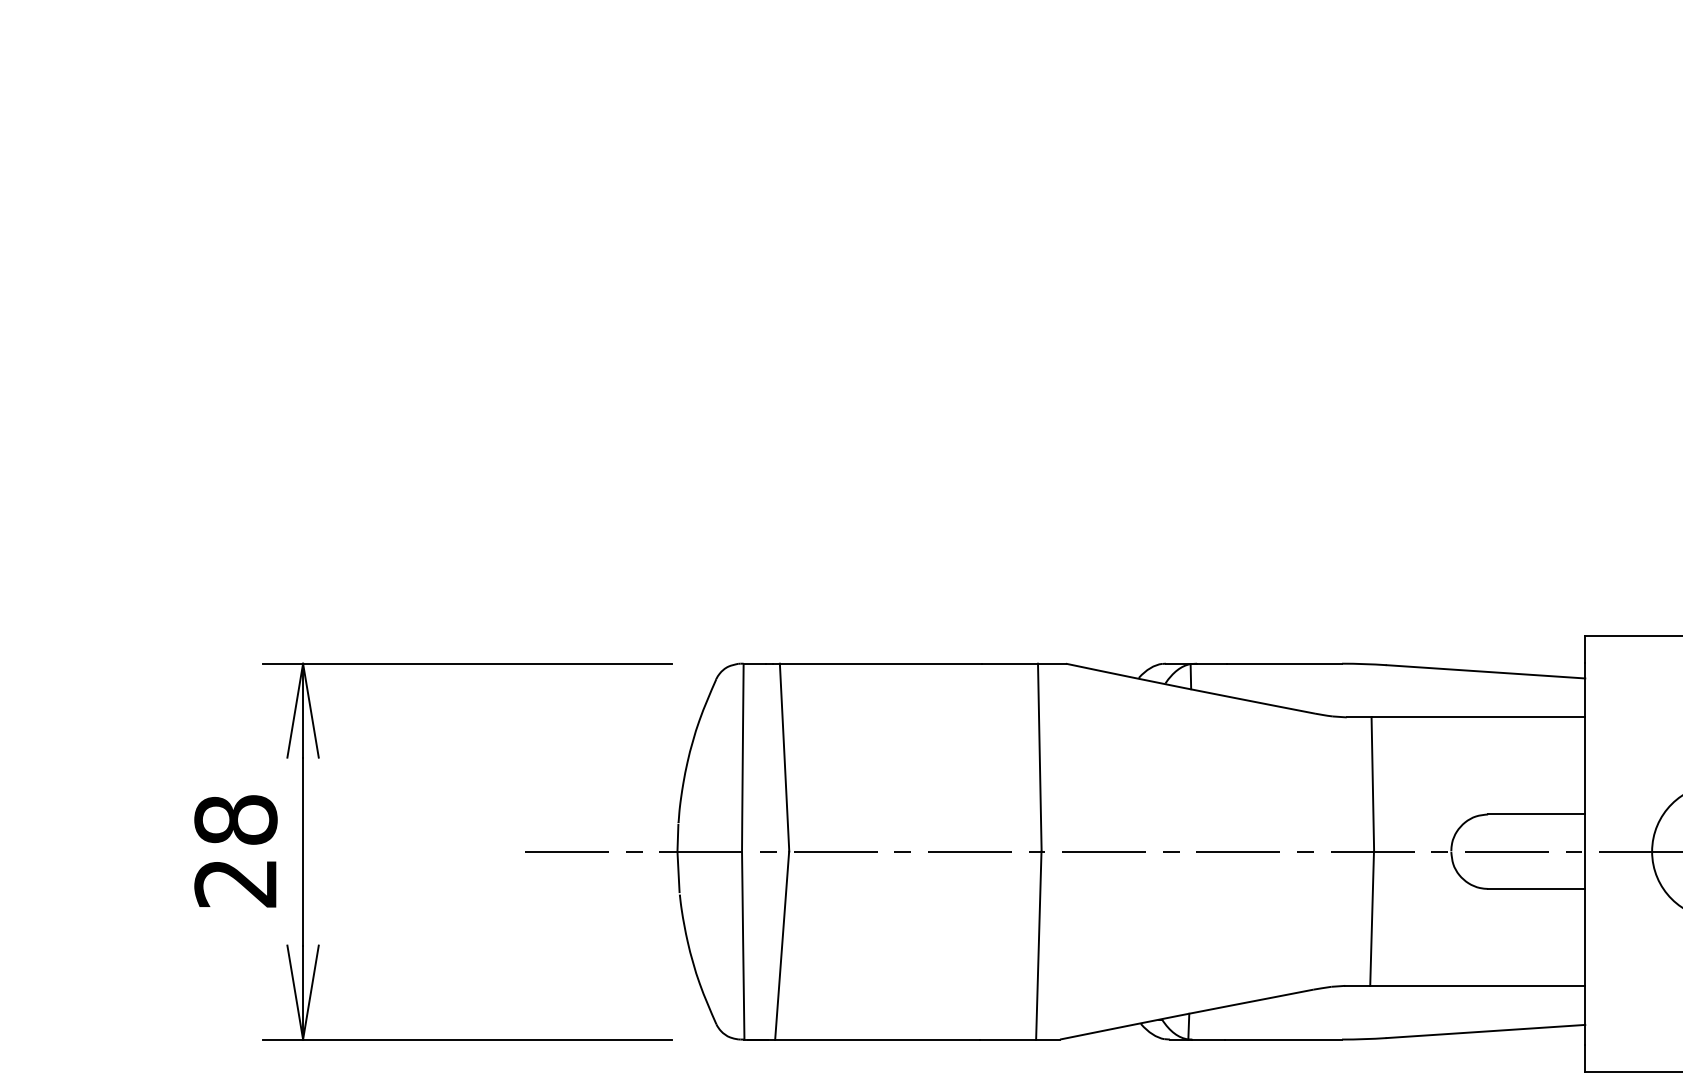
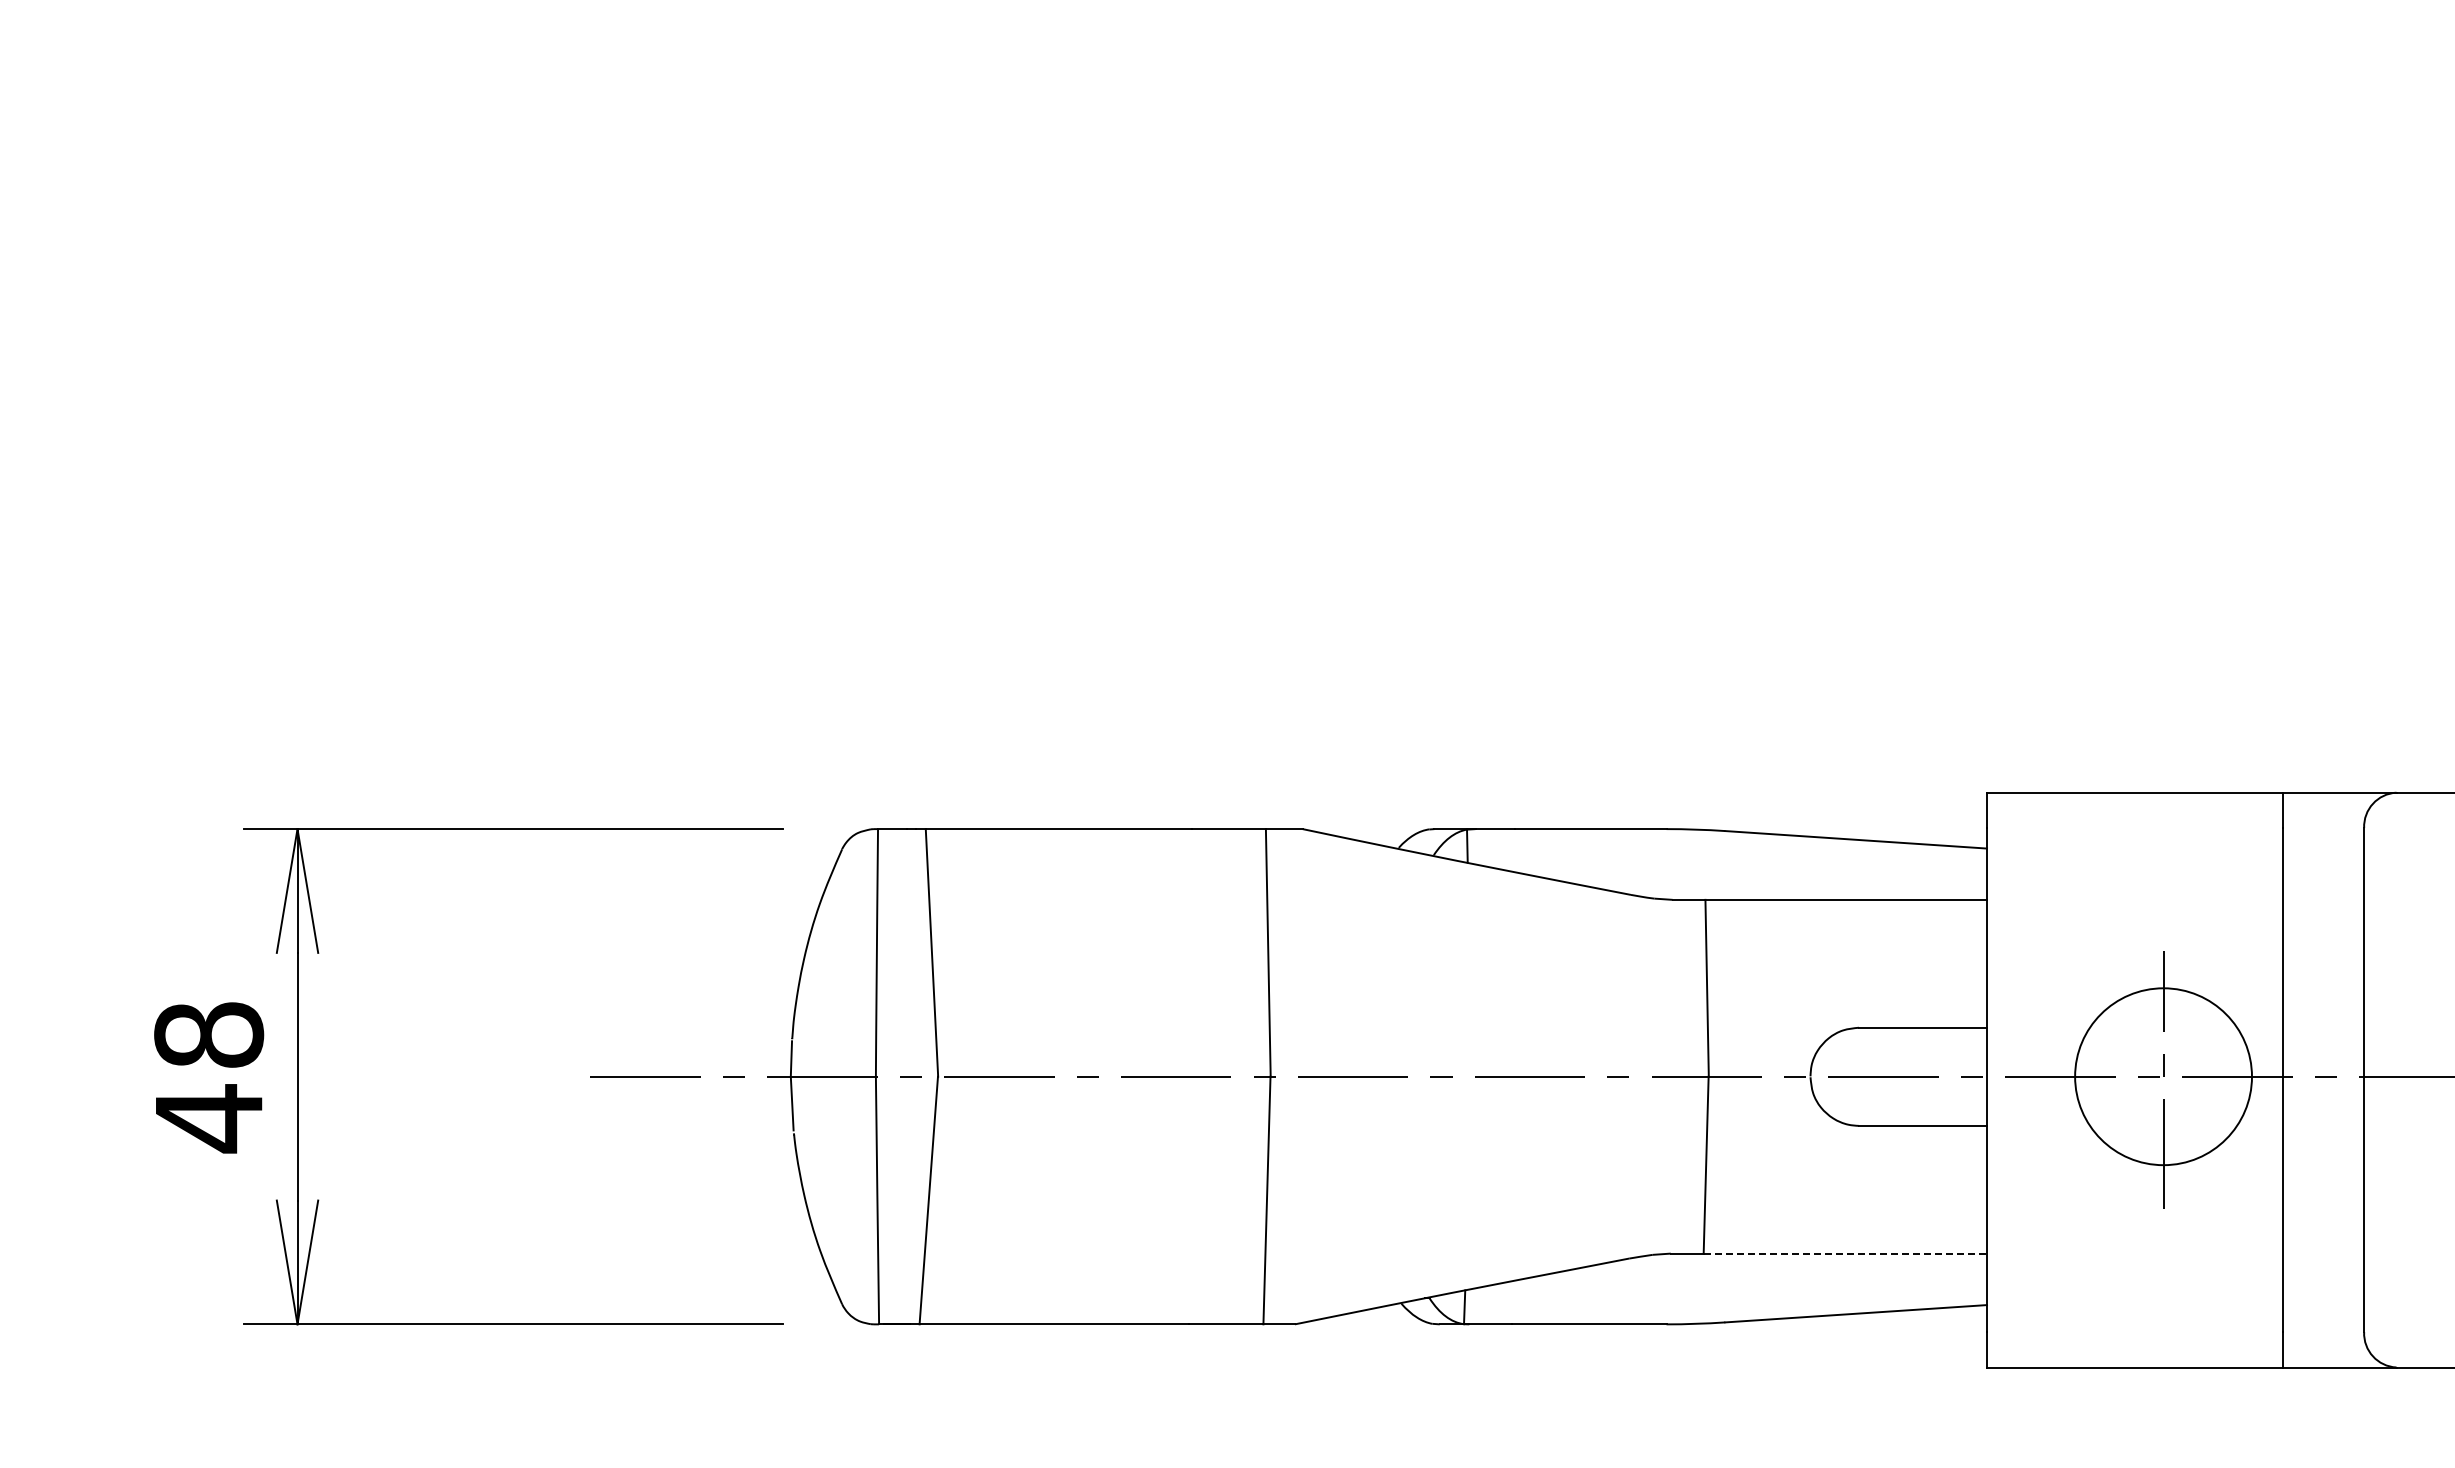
text: (235, 883) -> (208, 1118), 28 -> 48
line: (1477, 985) -> (1845, 1253), solid -> dashed

